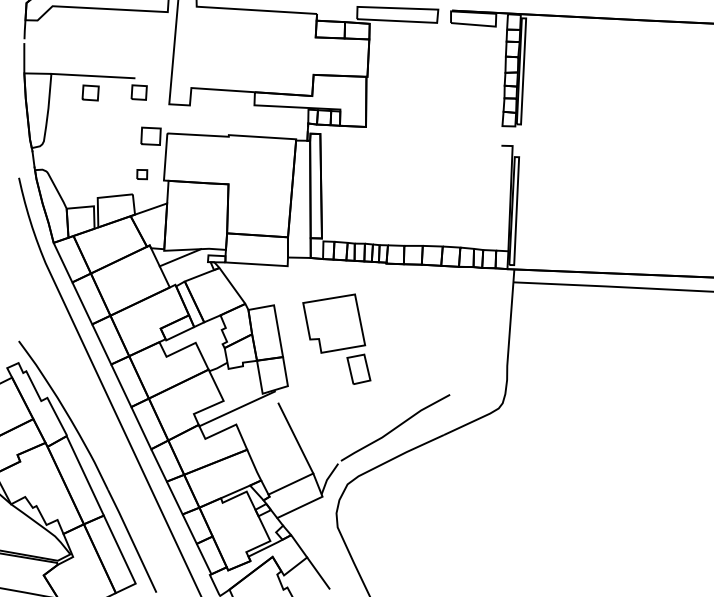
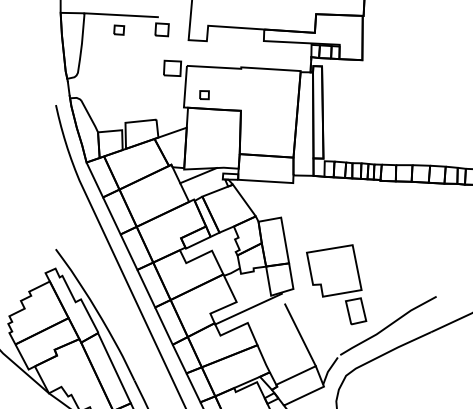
part: (90, 92) -> (119, 29), size x0.7
part: (142, 174) -> (204, 95), moved
part: (336, 338) -> (336, 284), moved

